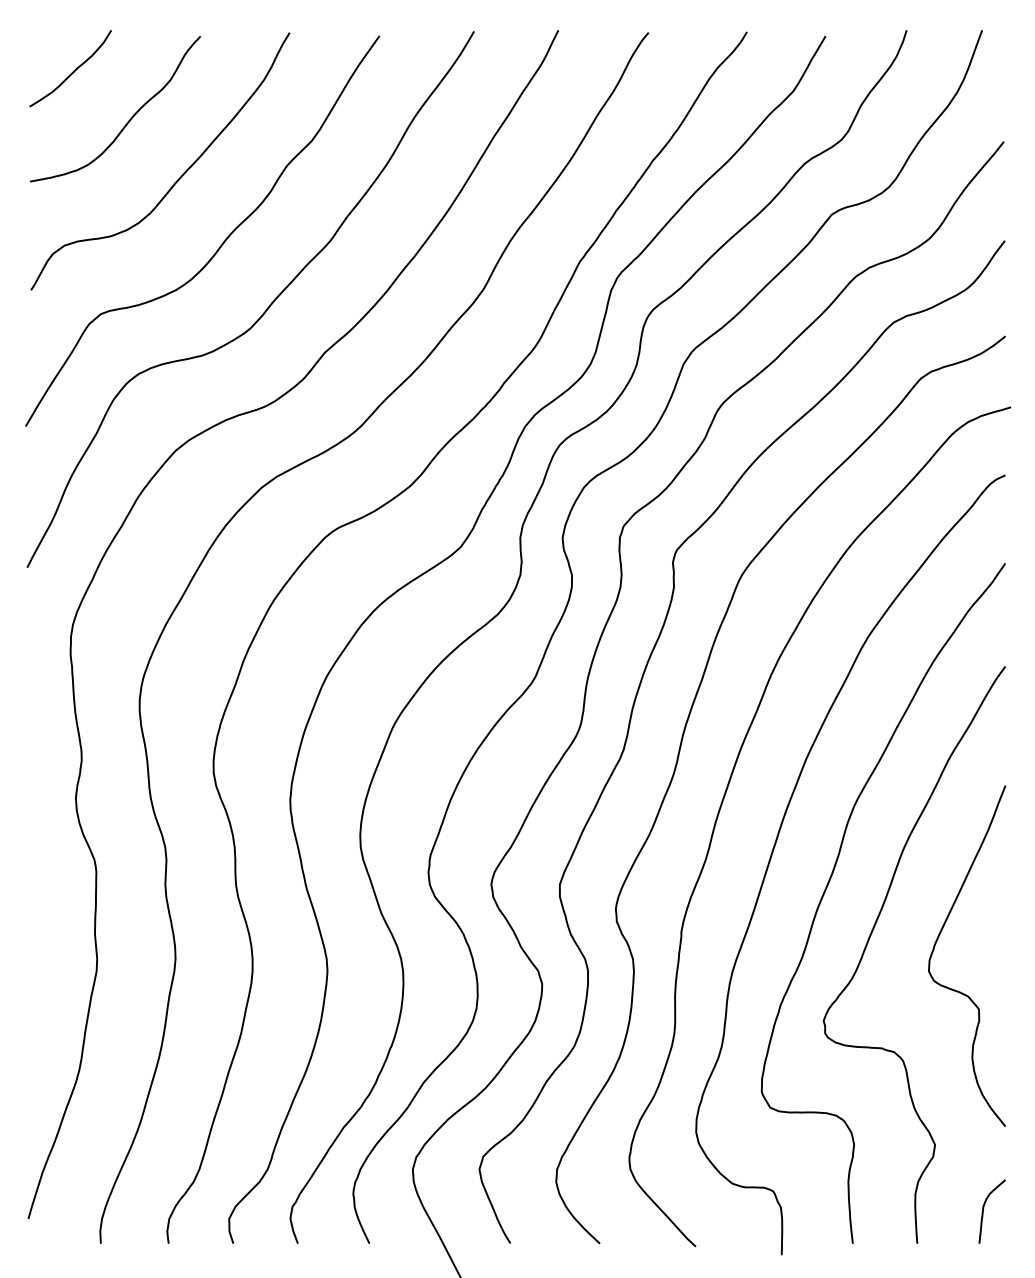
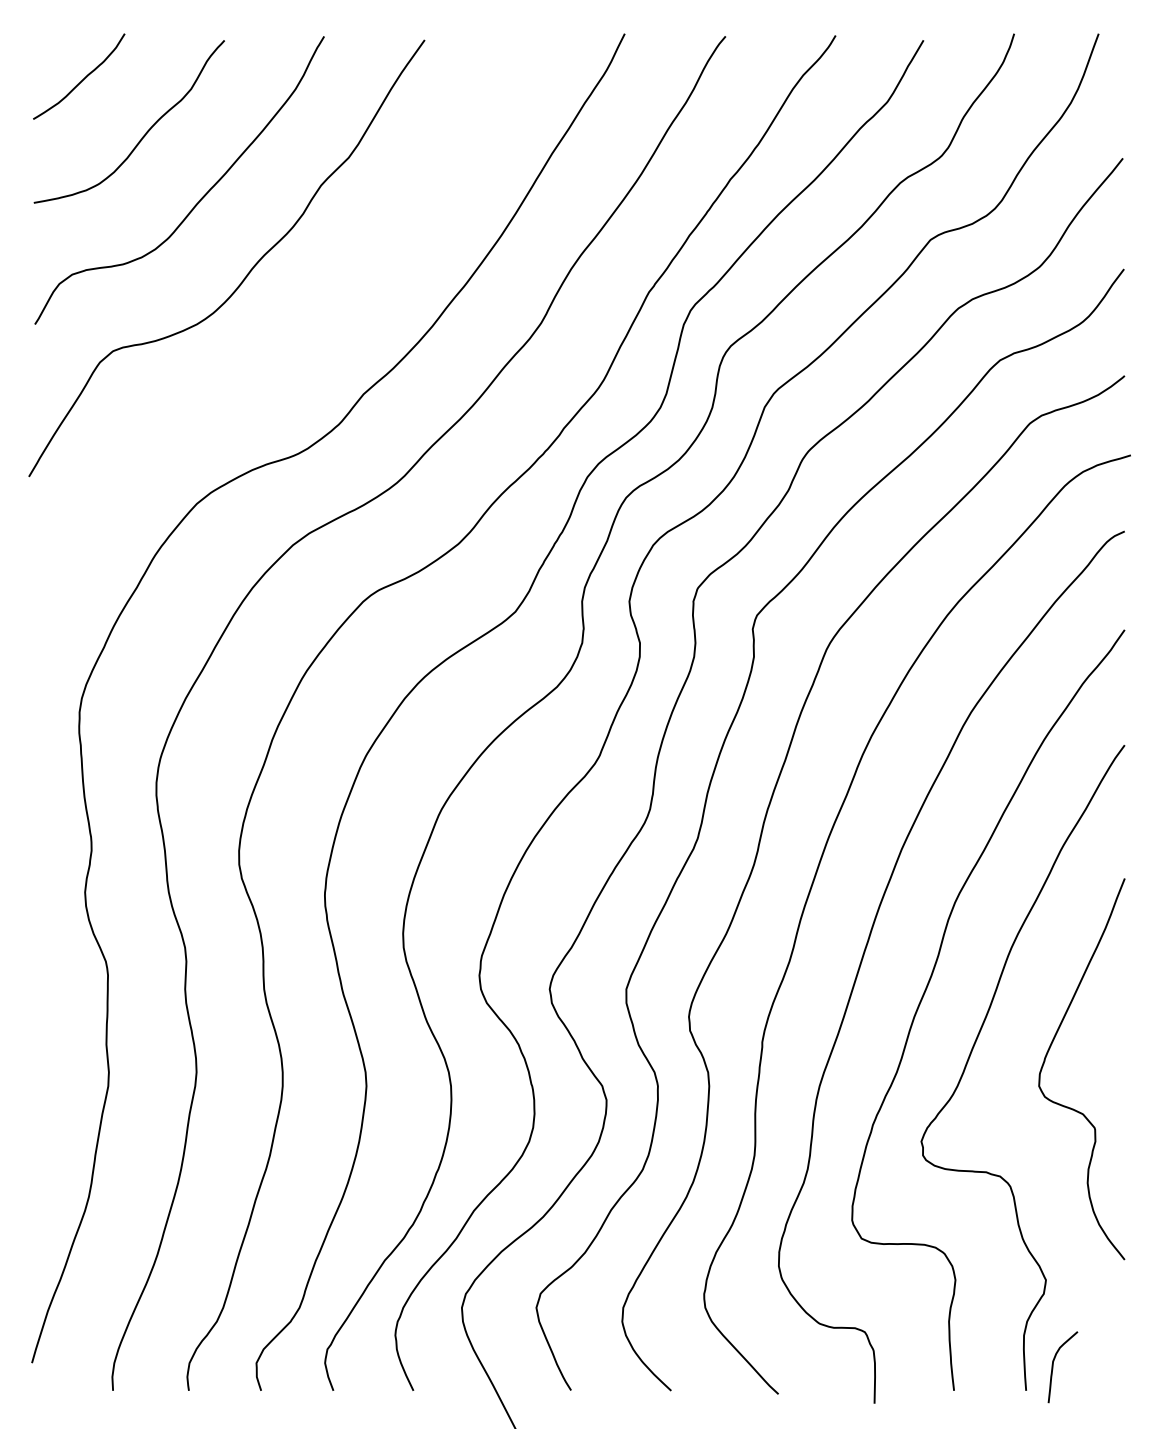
curve: (266, 308) -> (298, 344), removed
curve: (984, 1208) -> (1054, 1363), moved

